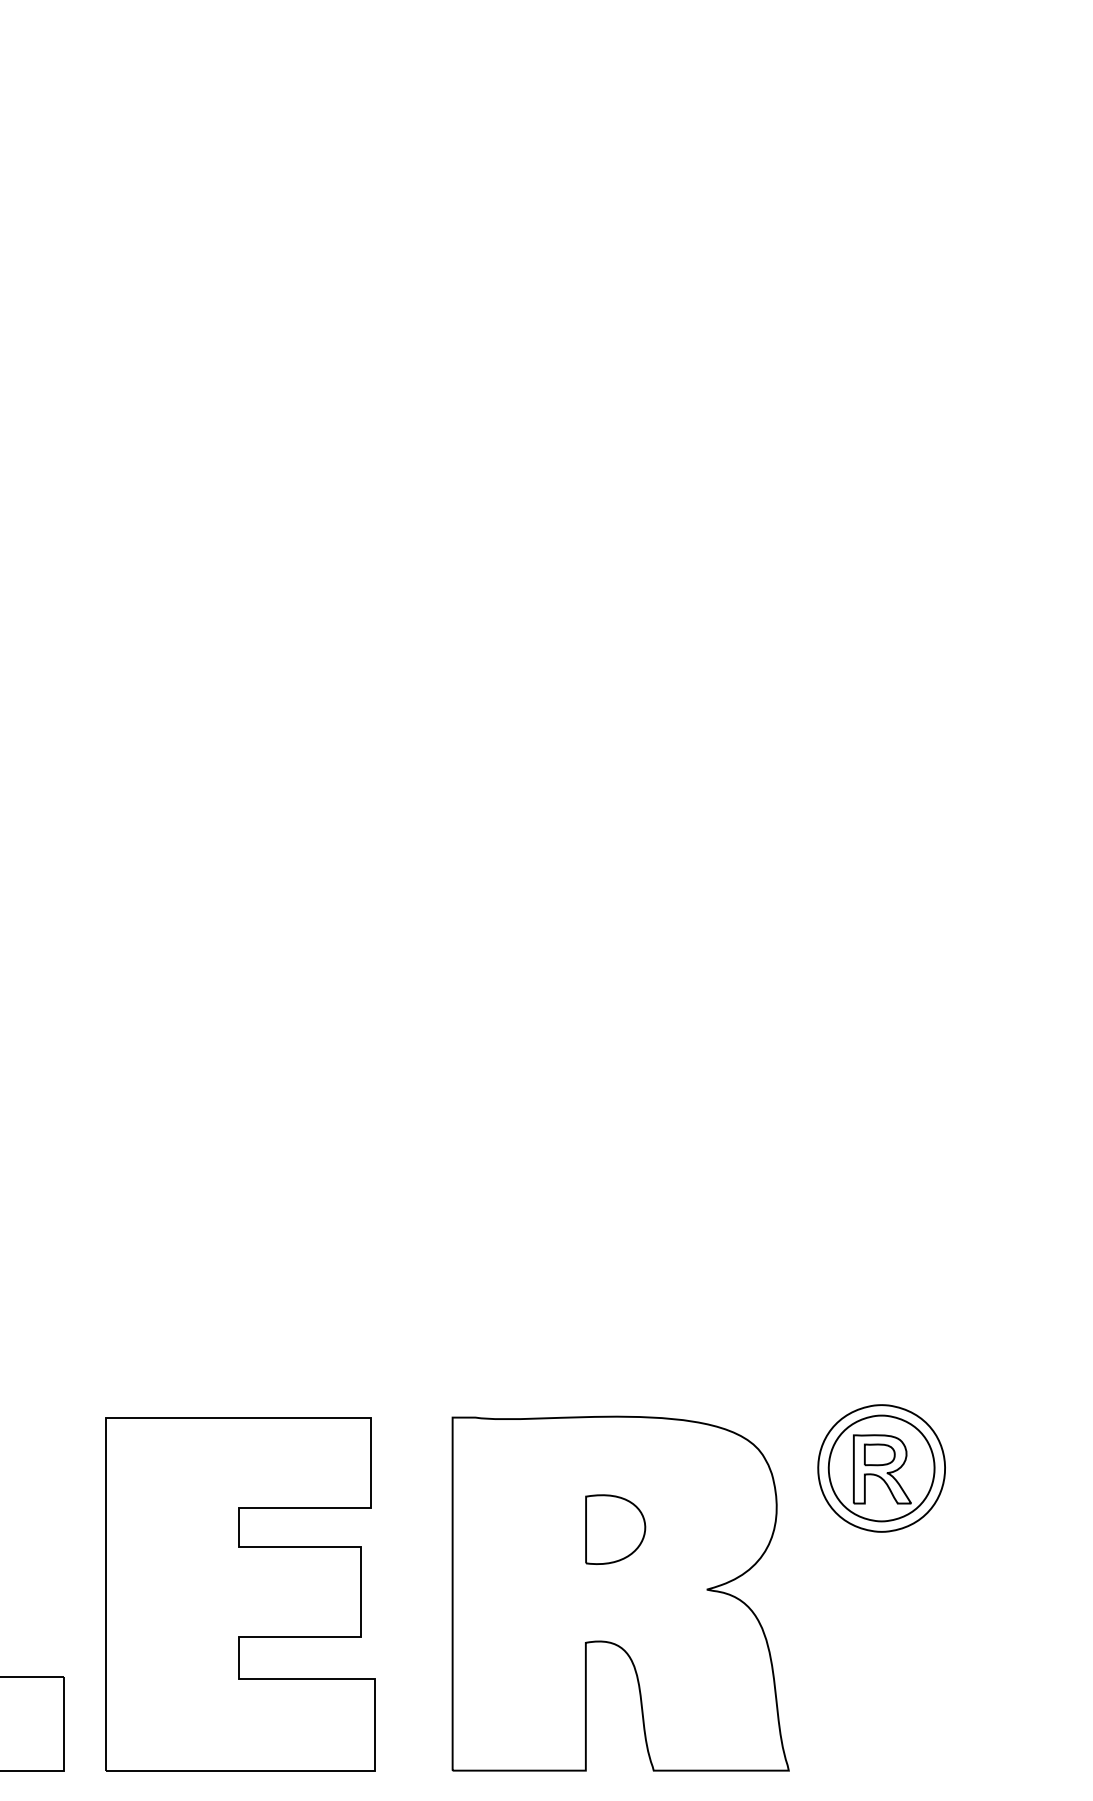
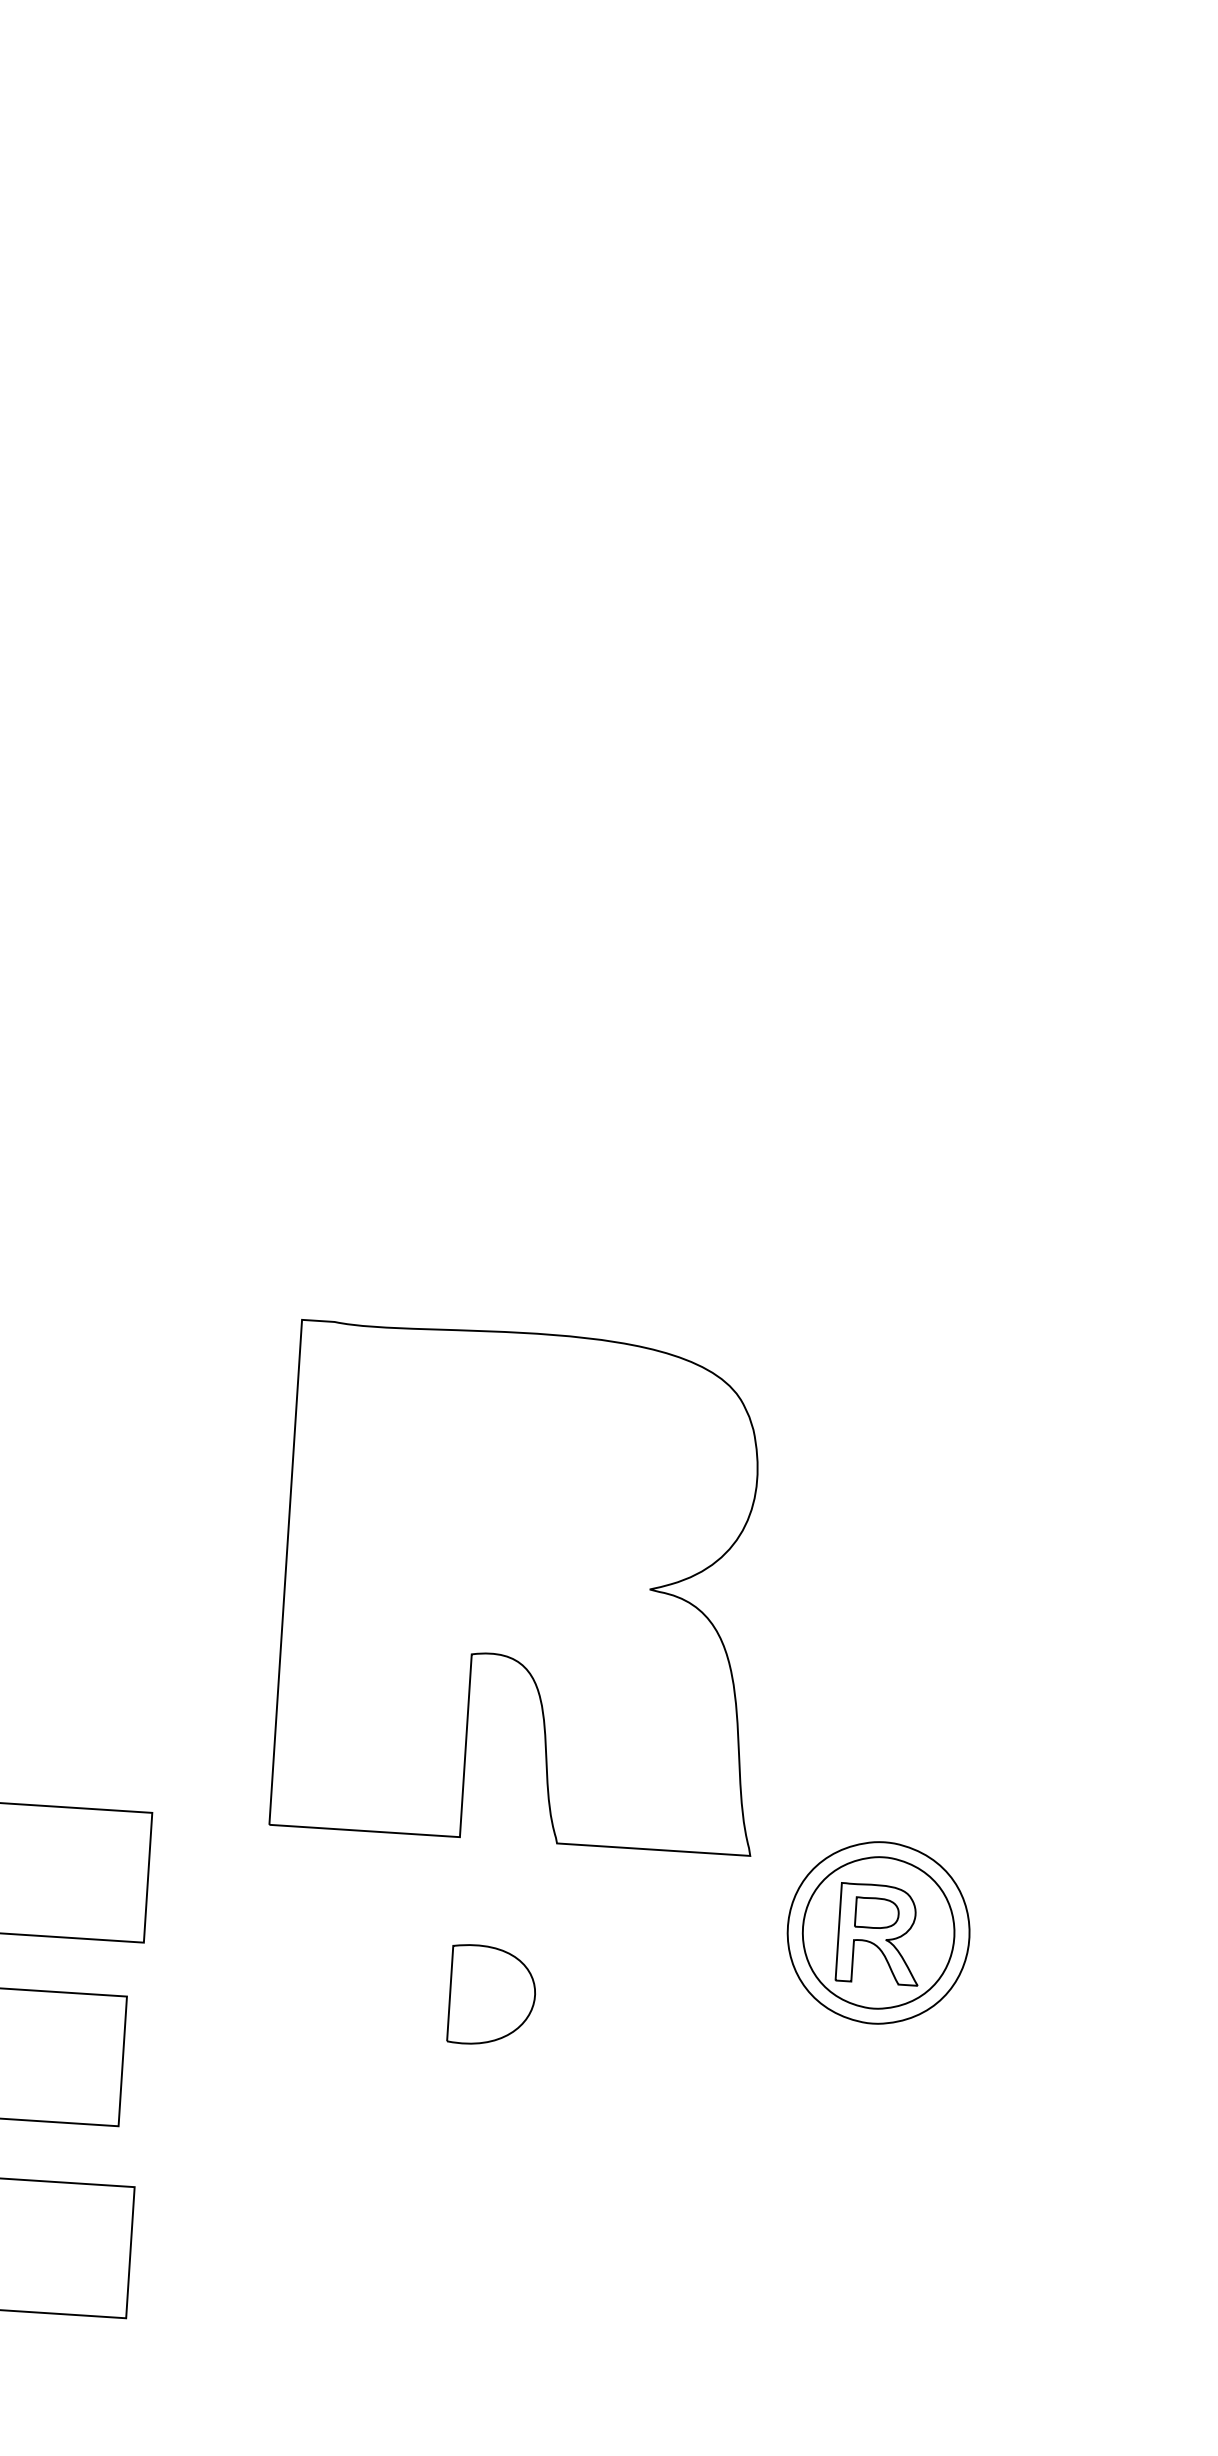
part: (620, 1593) -> (525, 1586), moved

